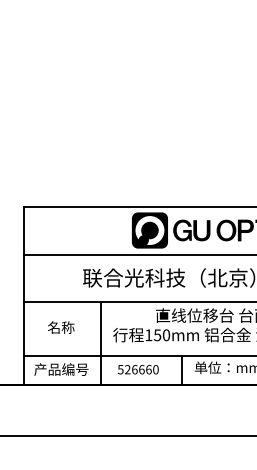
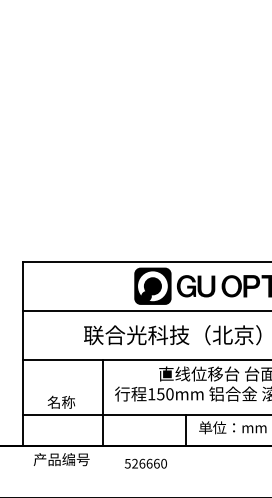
text: (61, 326) -> (61, 401), moved
text: (61, 369) -> (61, 459), moved
text: (137, 369) -> (145, 463), moved

